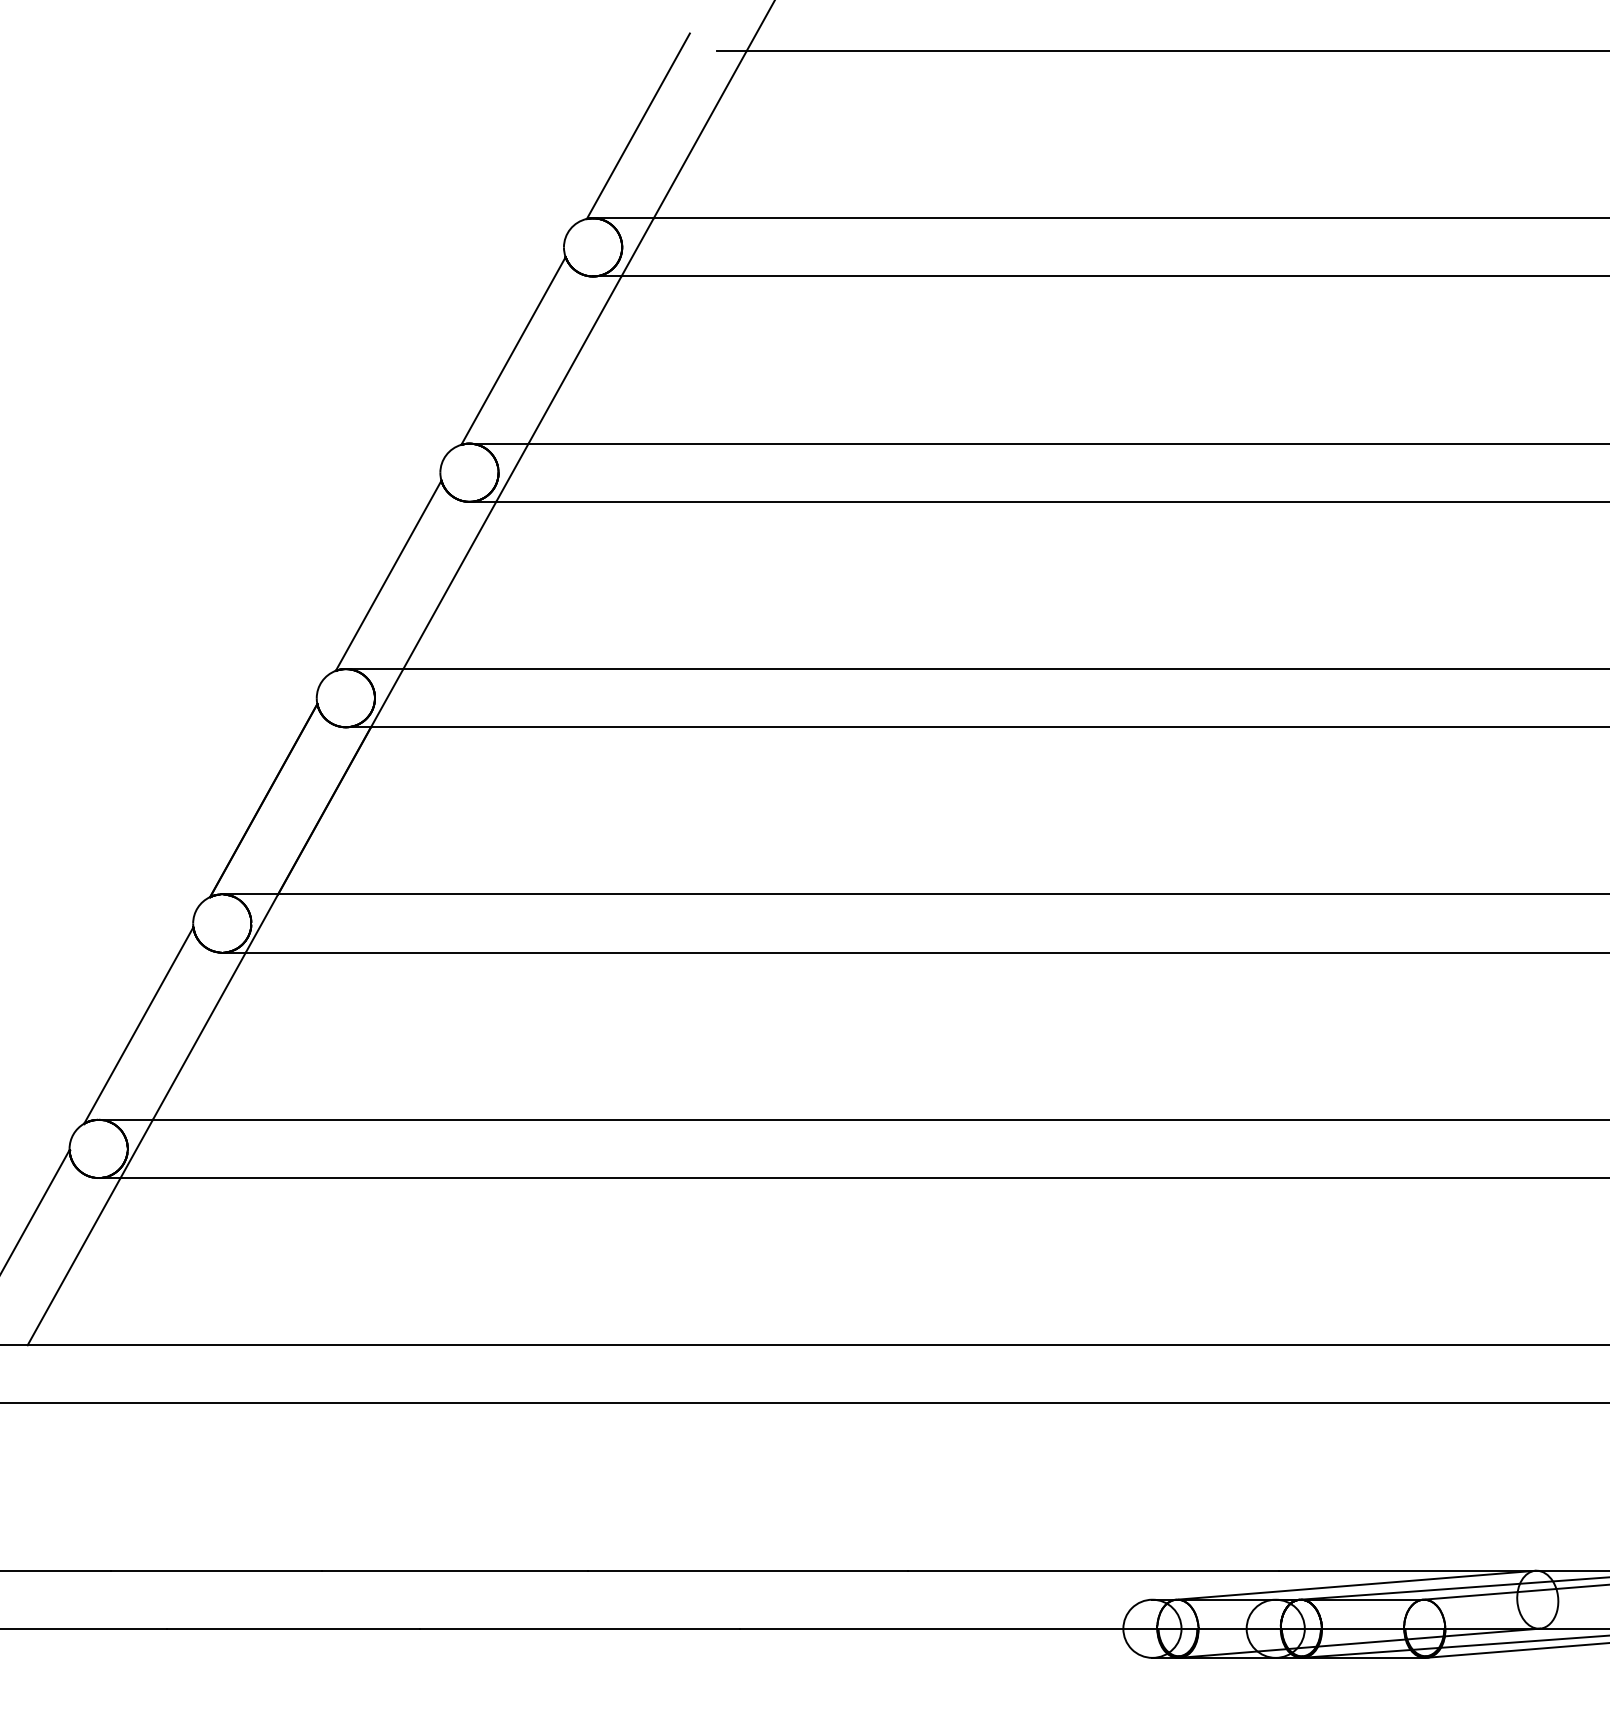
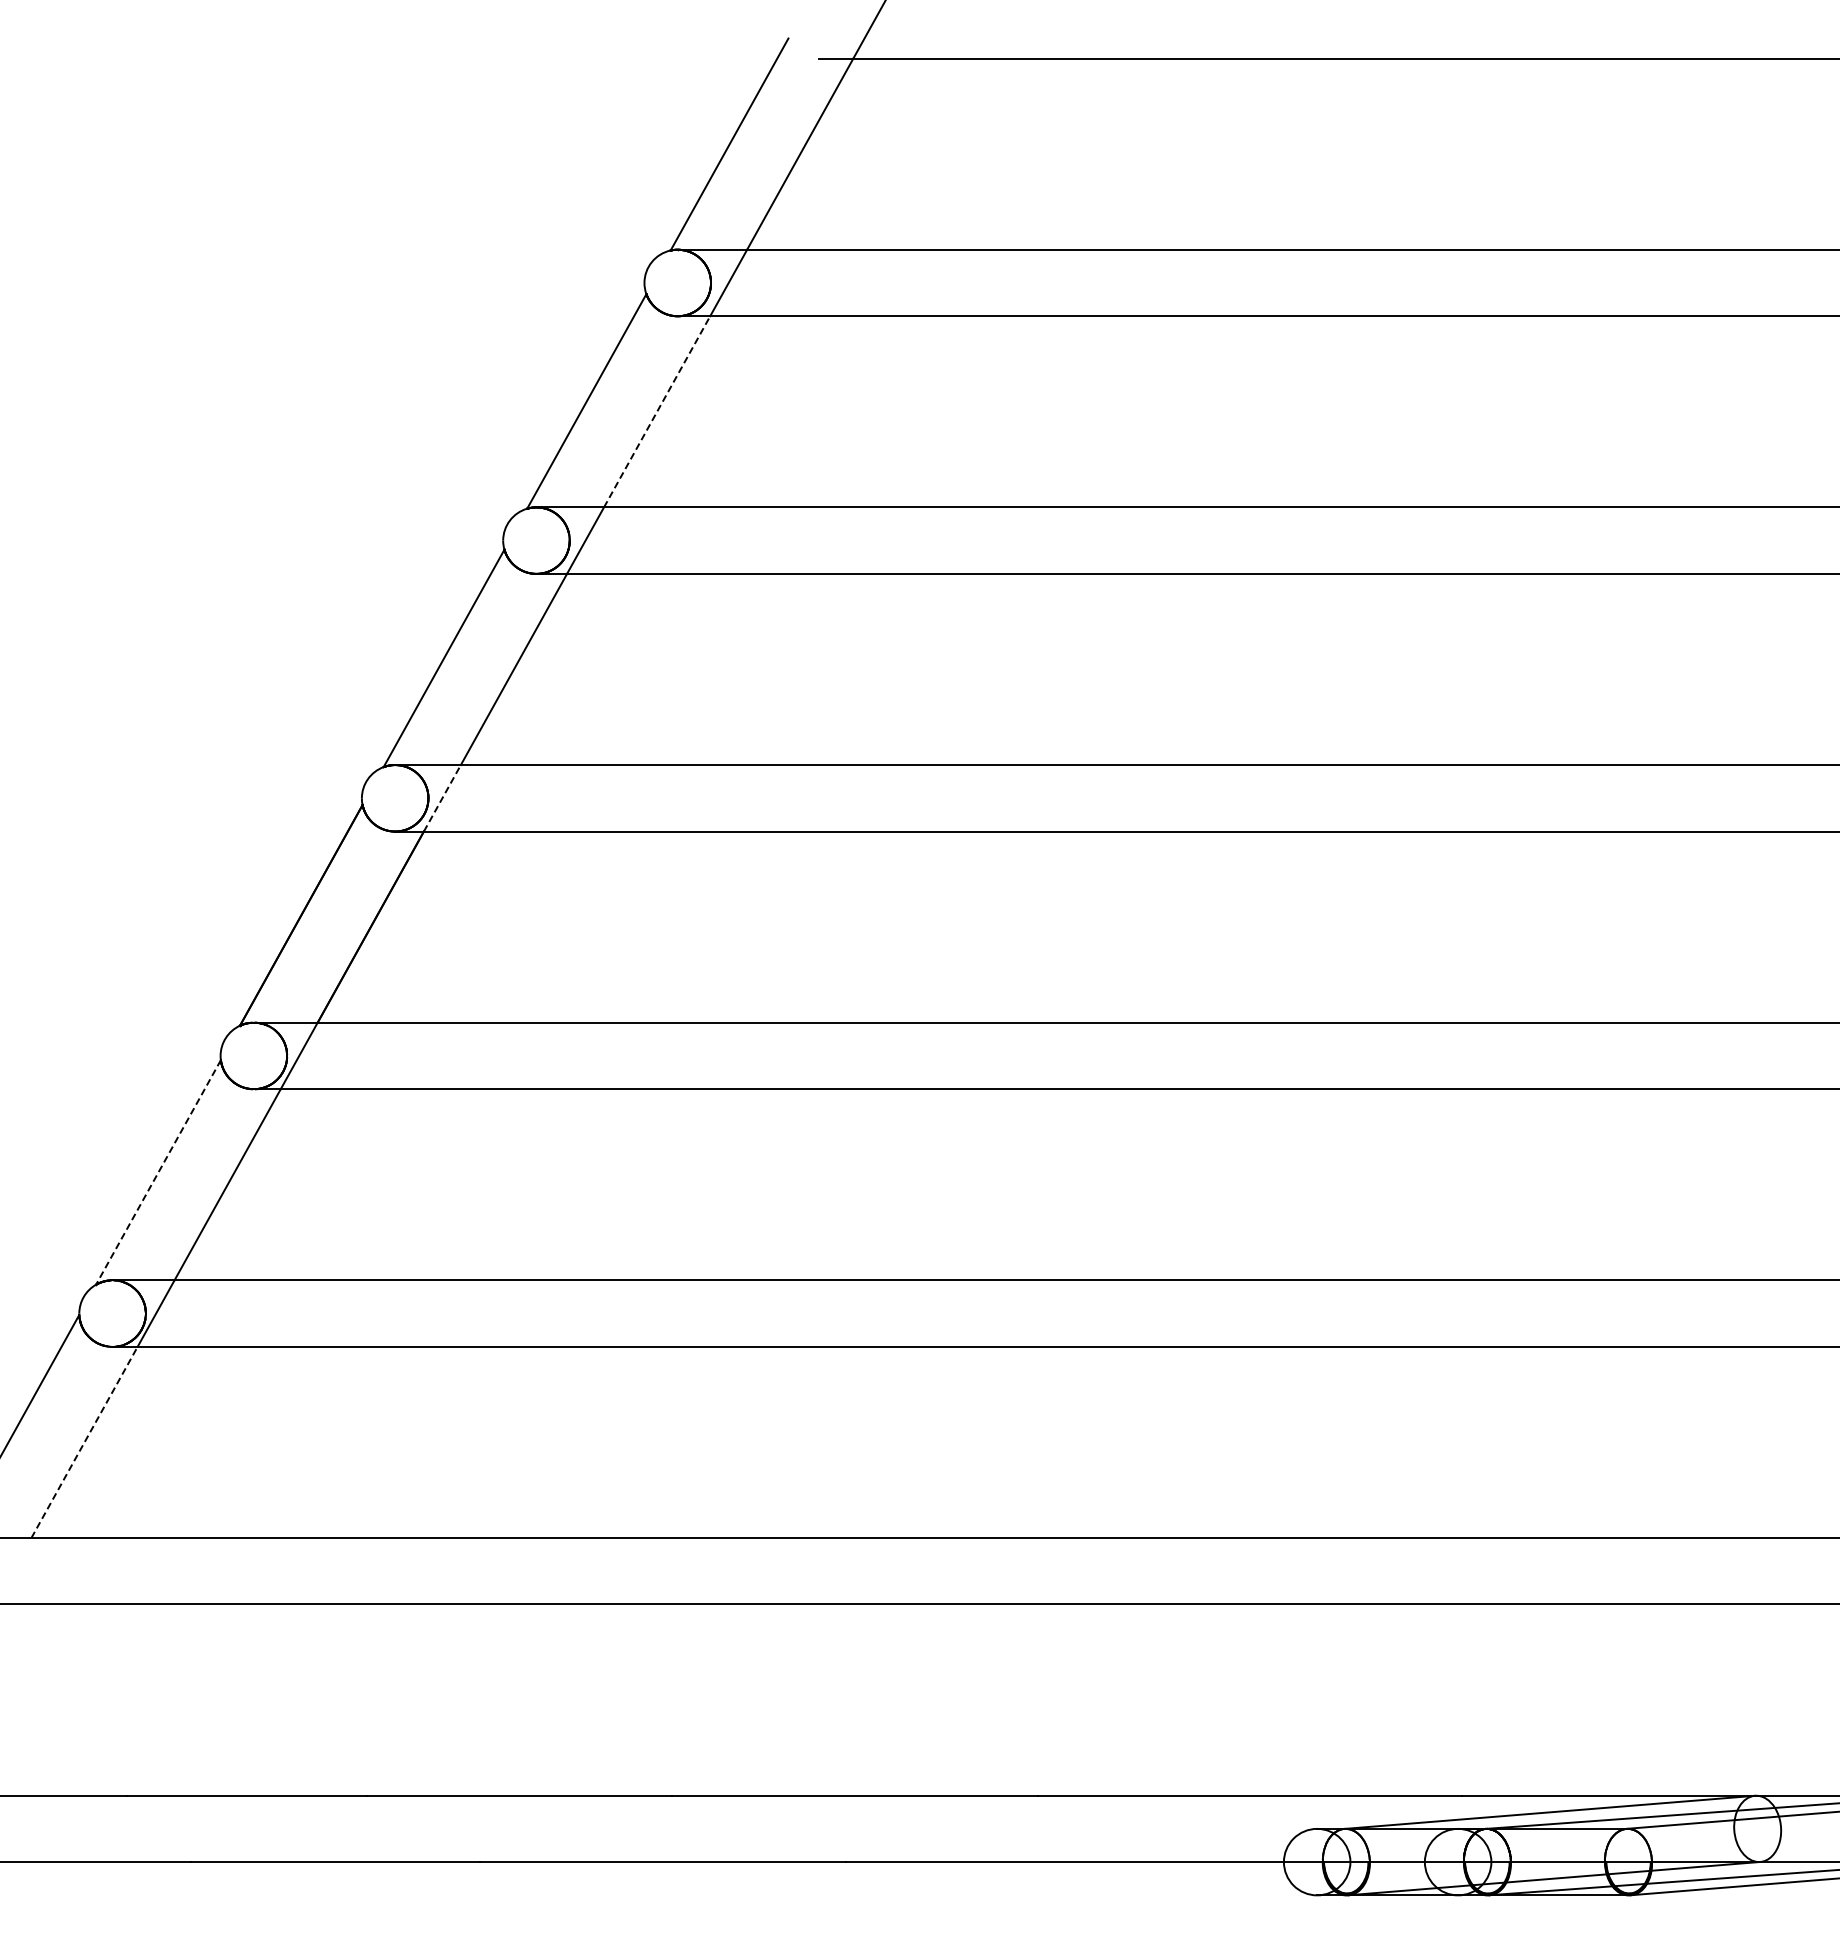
line: (575, 359) -> (657, 411), solid -> dashed
line: (387, 697) -> (442, 797), solid -> dashed
line: (138, 1025) -> (158, 1172), solid -> dashed
line: (74, 1260) -> (84, 1441), solid -> dashed

